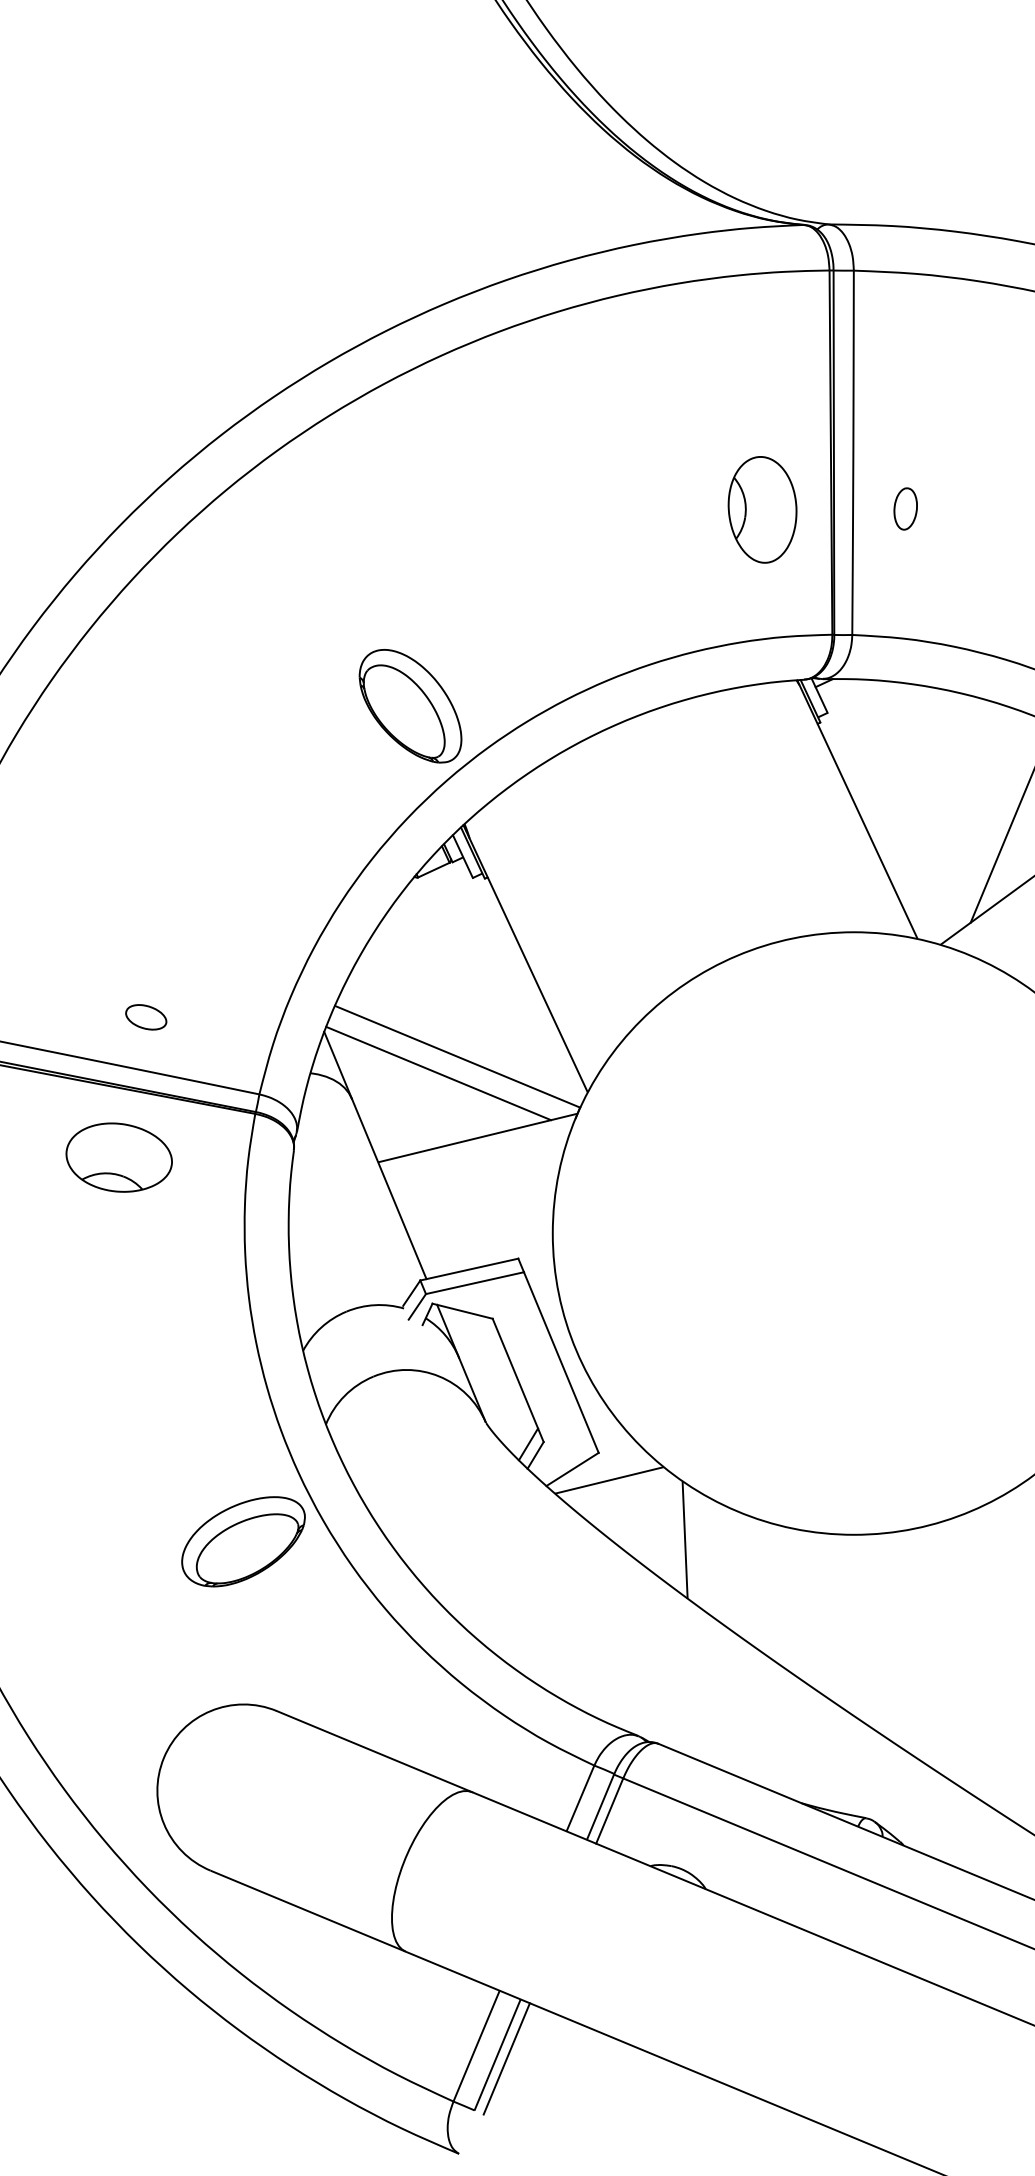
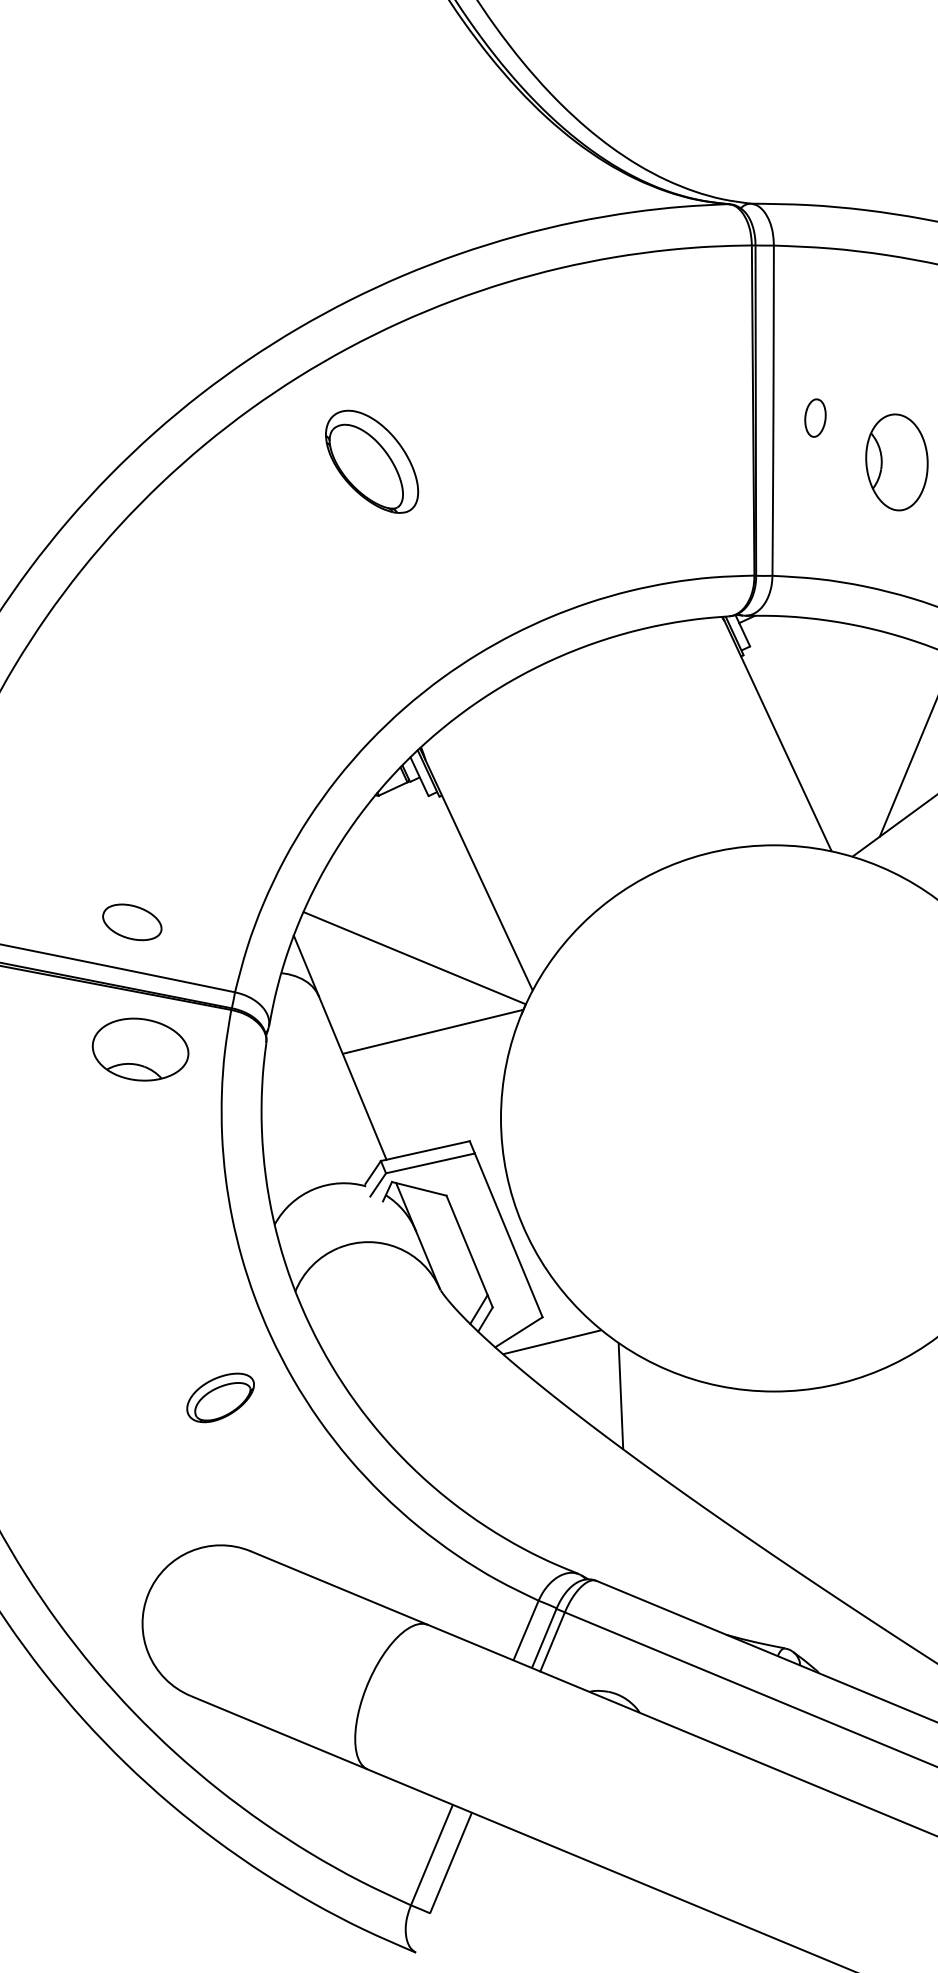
part: (905, 508) -> (815, 417), moved
part: (762, 509) -> (896, 462), moved
part: (410, 706) -> (372, 462), moved
part: (146, 1017) -> (132, 922), size x1.6
line: (438, 1073) -> (397, 973), removed
part: (118, 1157) -> (139, 1049), moved
part: (243, 1541) -> (220, 1397), size x0.6
line: (506, 2058) -> (459, 1866), removed

